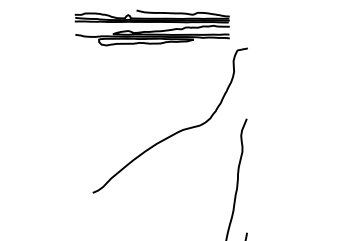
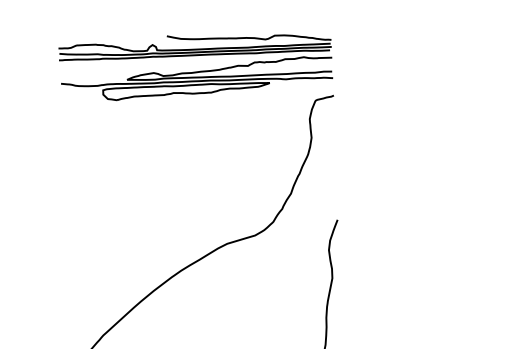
part: (151, 27) -> (194, 65), moved

